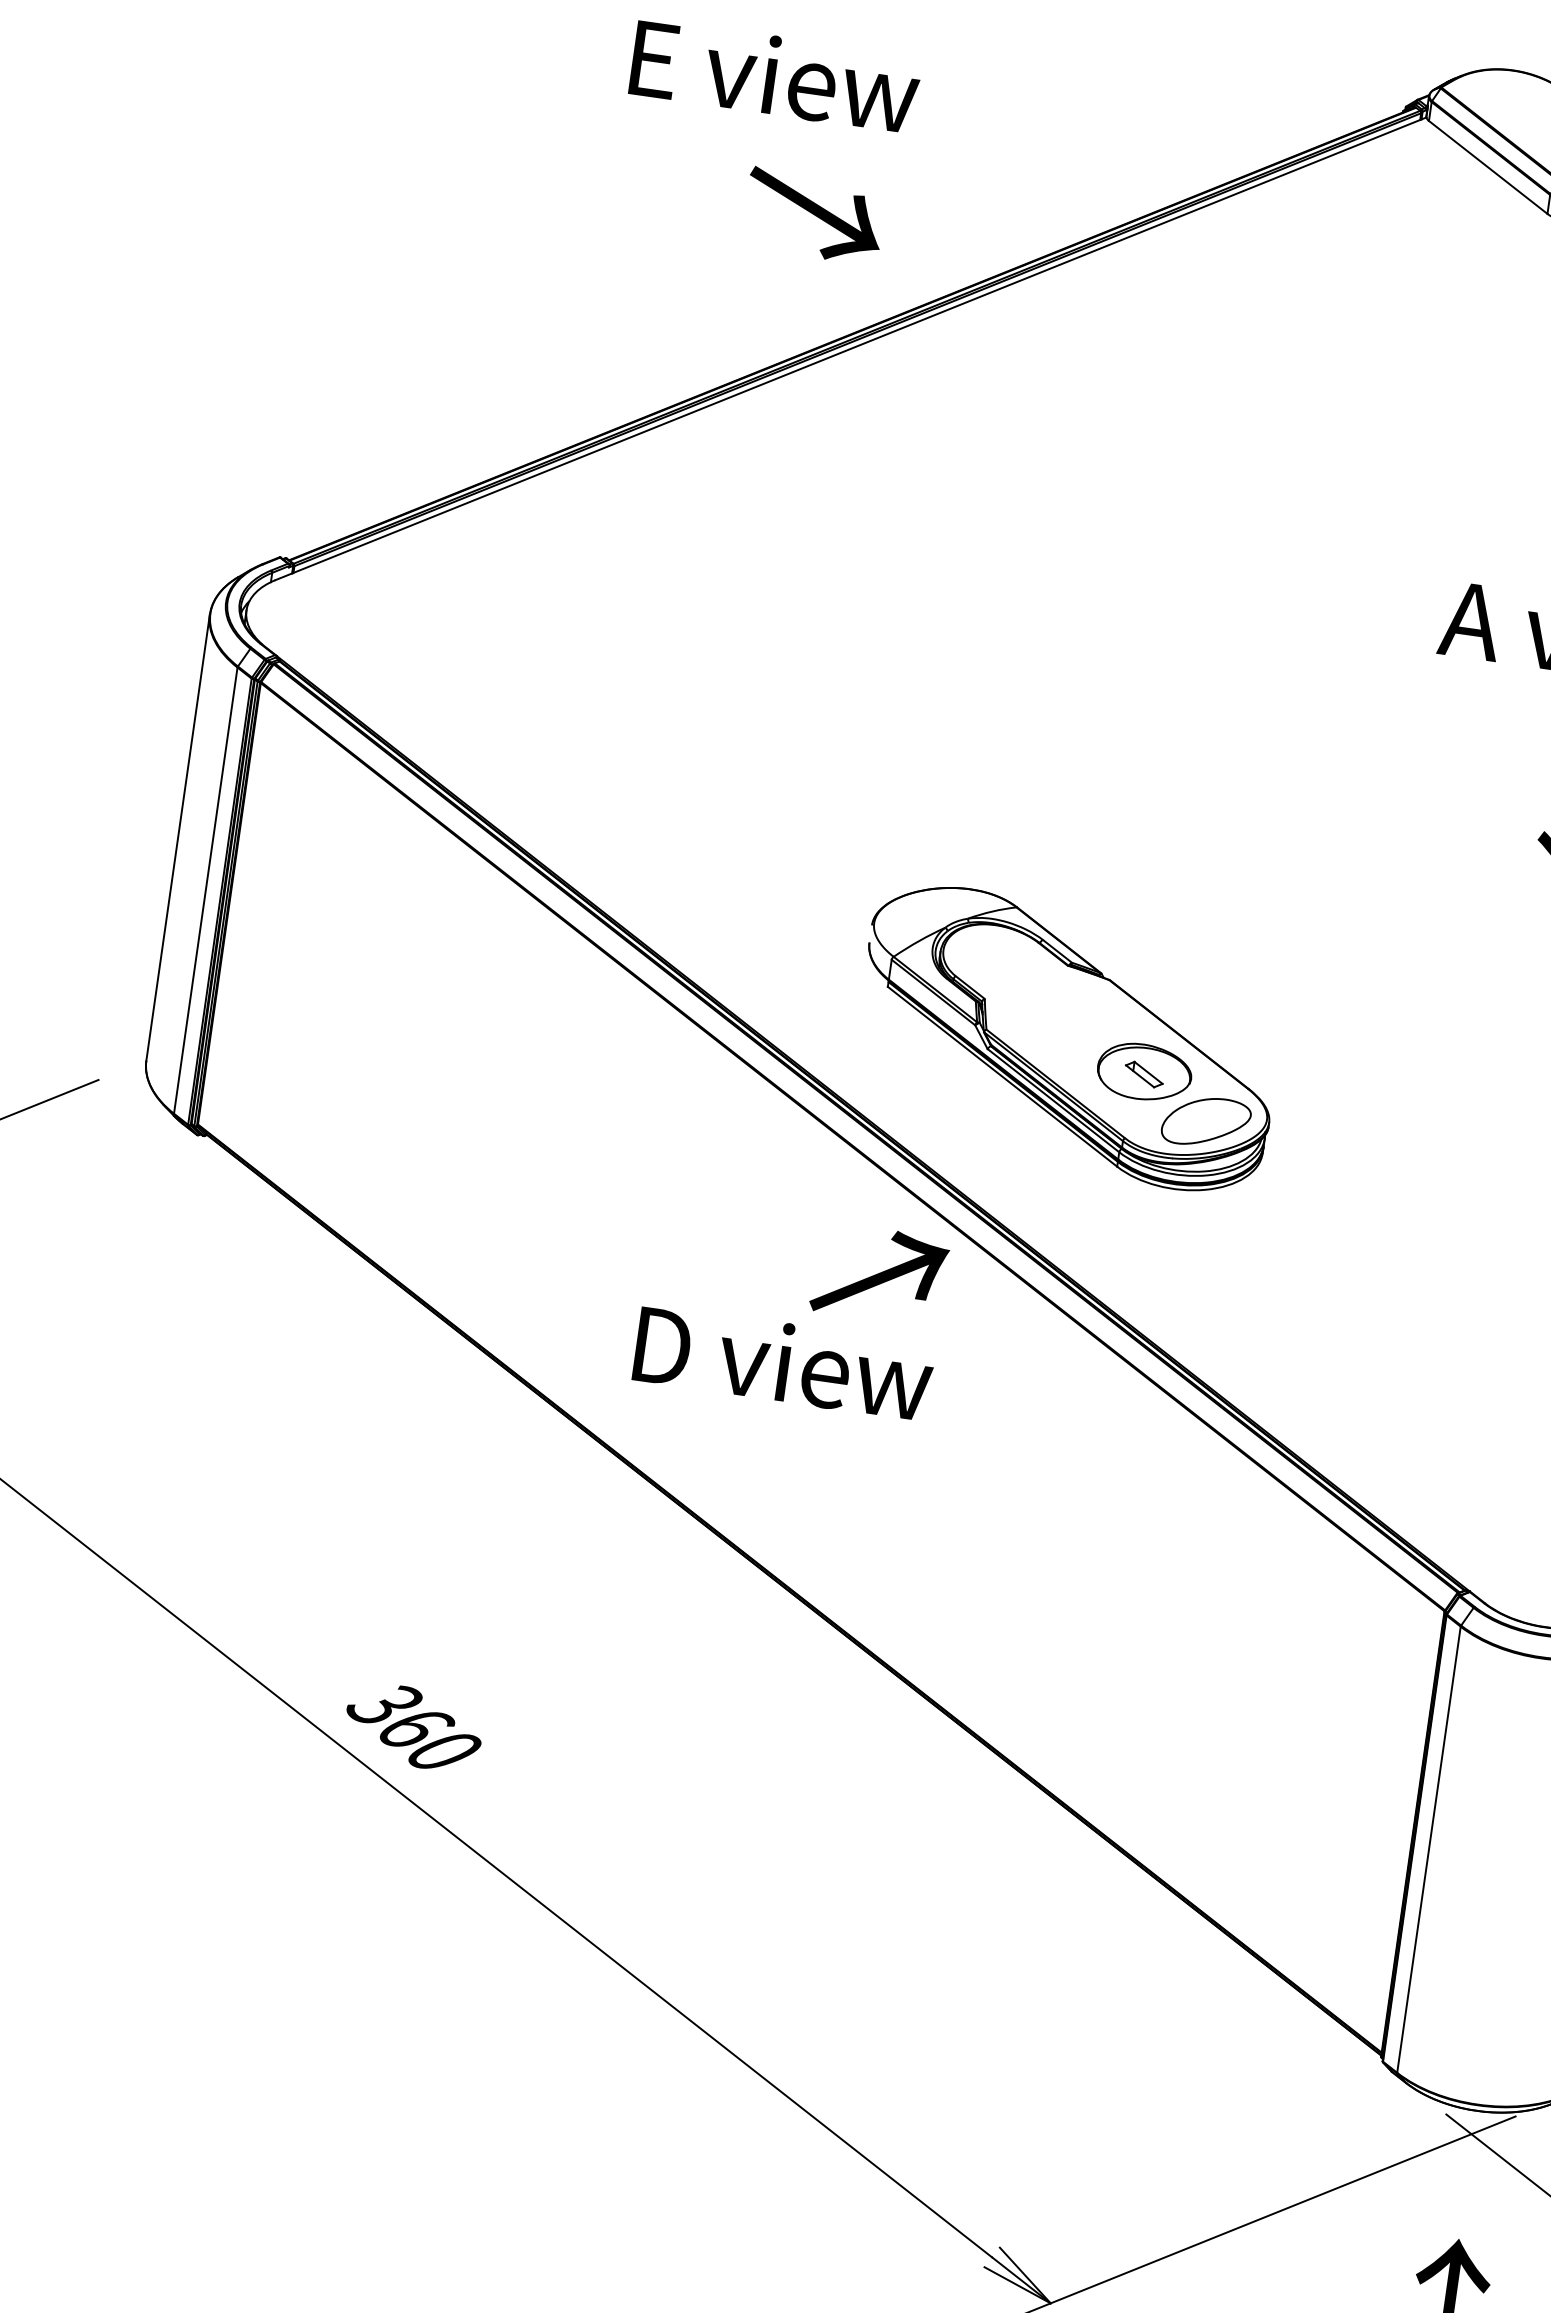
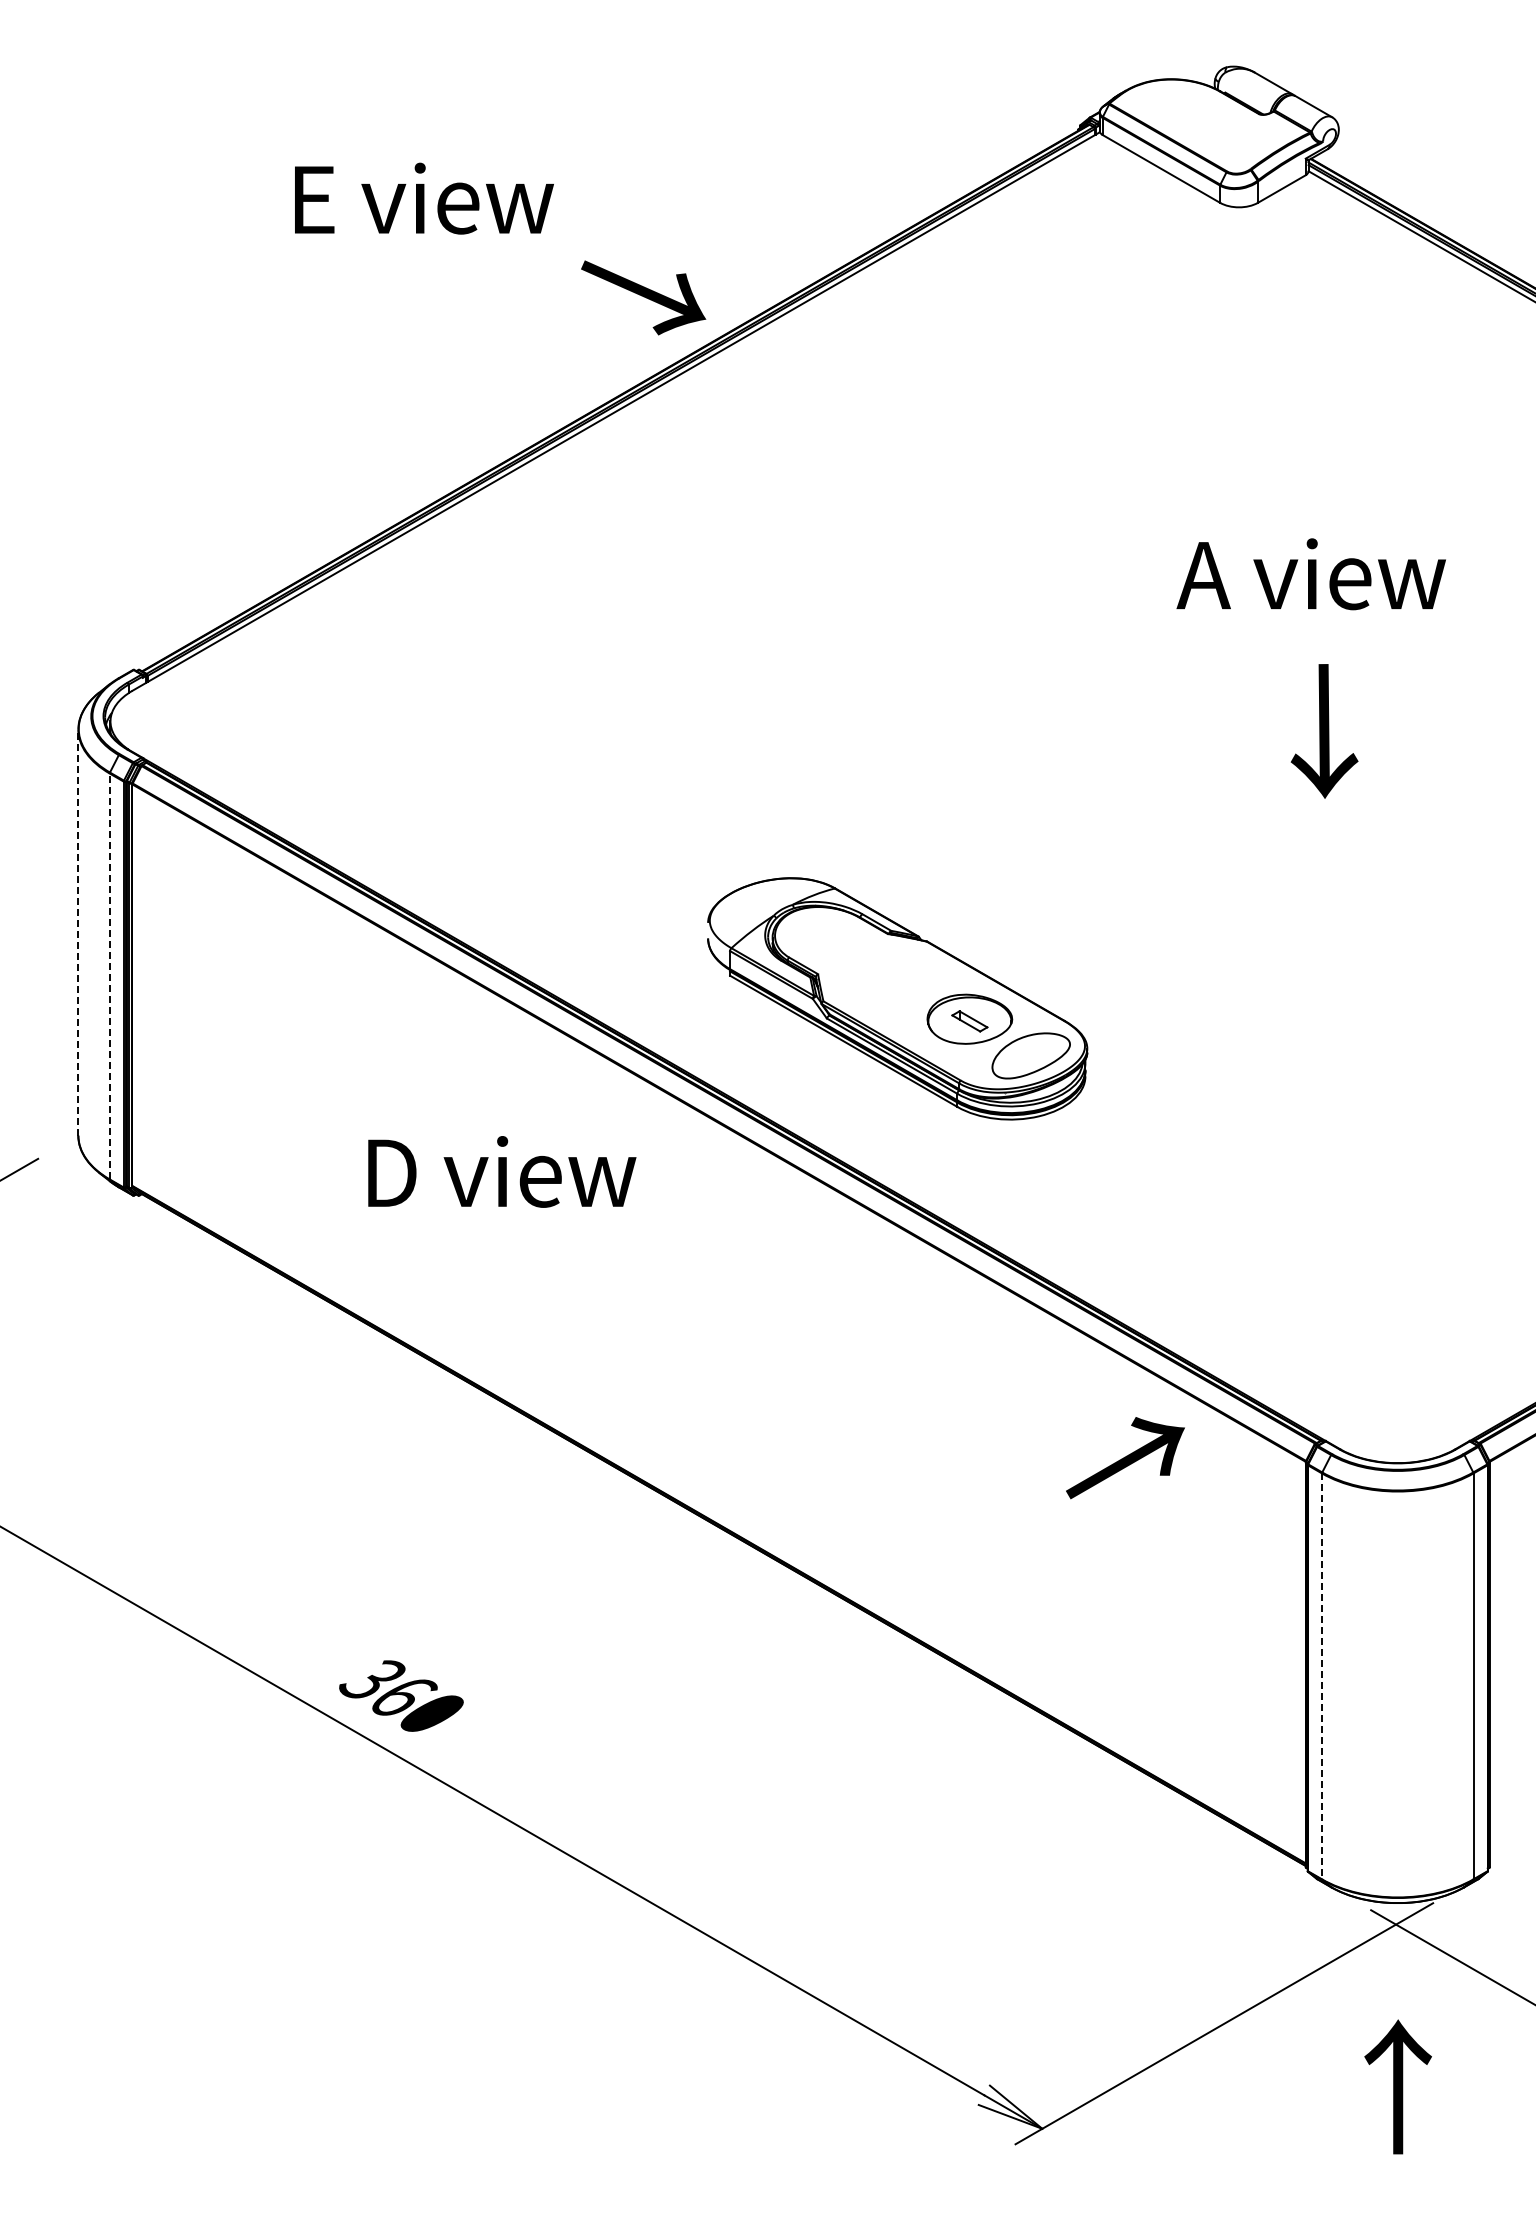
text: (775, 75) -> (424, 198), moved
text: (814, 215) -> (643, 297), moved
line: (178, 837) -> (78, 932), solid -> dashed
line: (205, 890) -> (109, 976), solid -> dashed
text: (879, 1274) -> (1125, 1458), moved
text: (784, 1362) -> (502, 1171), moved
line: (1429, 1849) -> (1322, 1676), solid -> dashed

